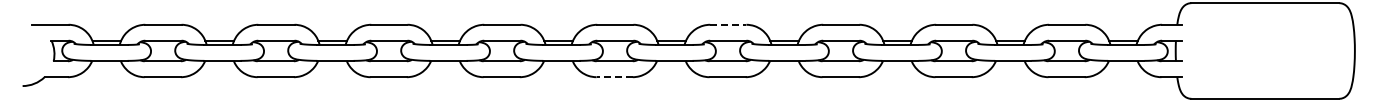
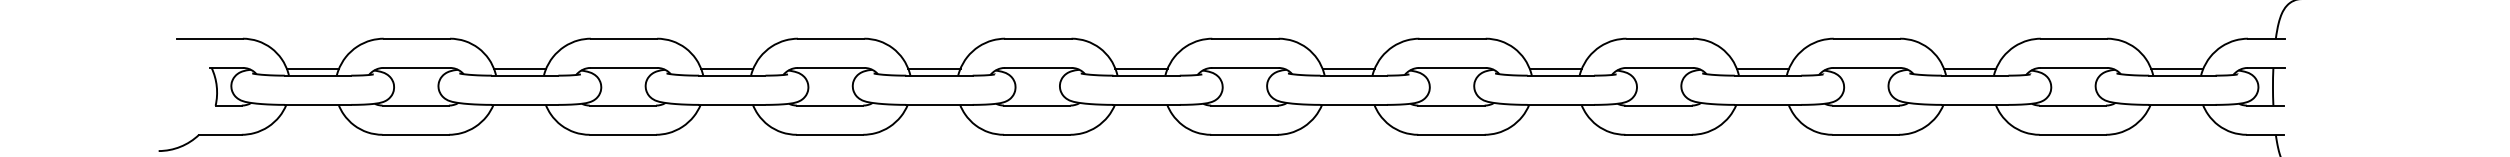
line: (728, 24) -> (1452, 38), dashed -> solid
line: (614, 77) -> (1243, 135), dashed -> solid

